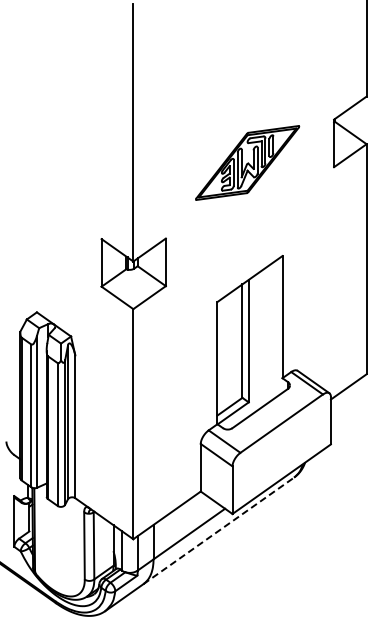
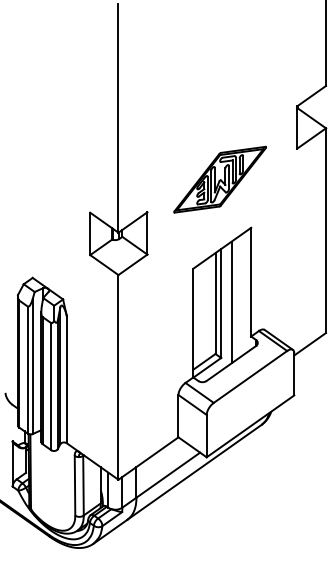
part: (247, 162) -> (220, 179), moved
line: (260, 339) -> (231, 302), added
line: (219, 530) -> (195, 472), dashed -> solid

